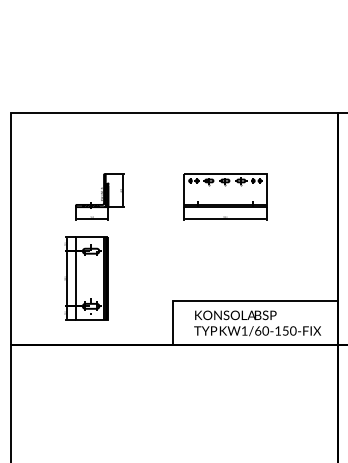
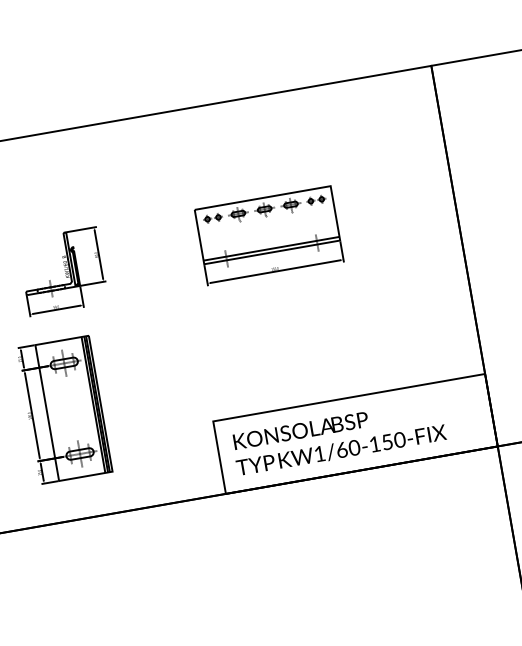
text: (257, 323) -> (338, 437), moved

